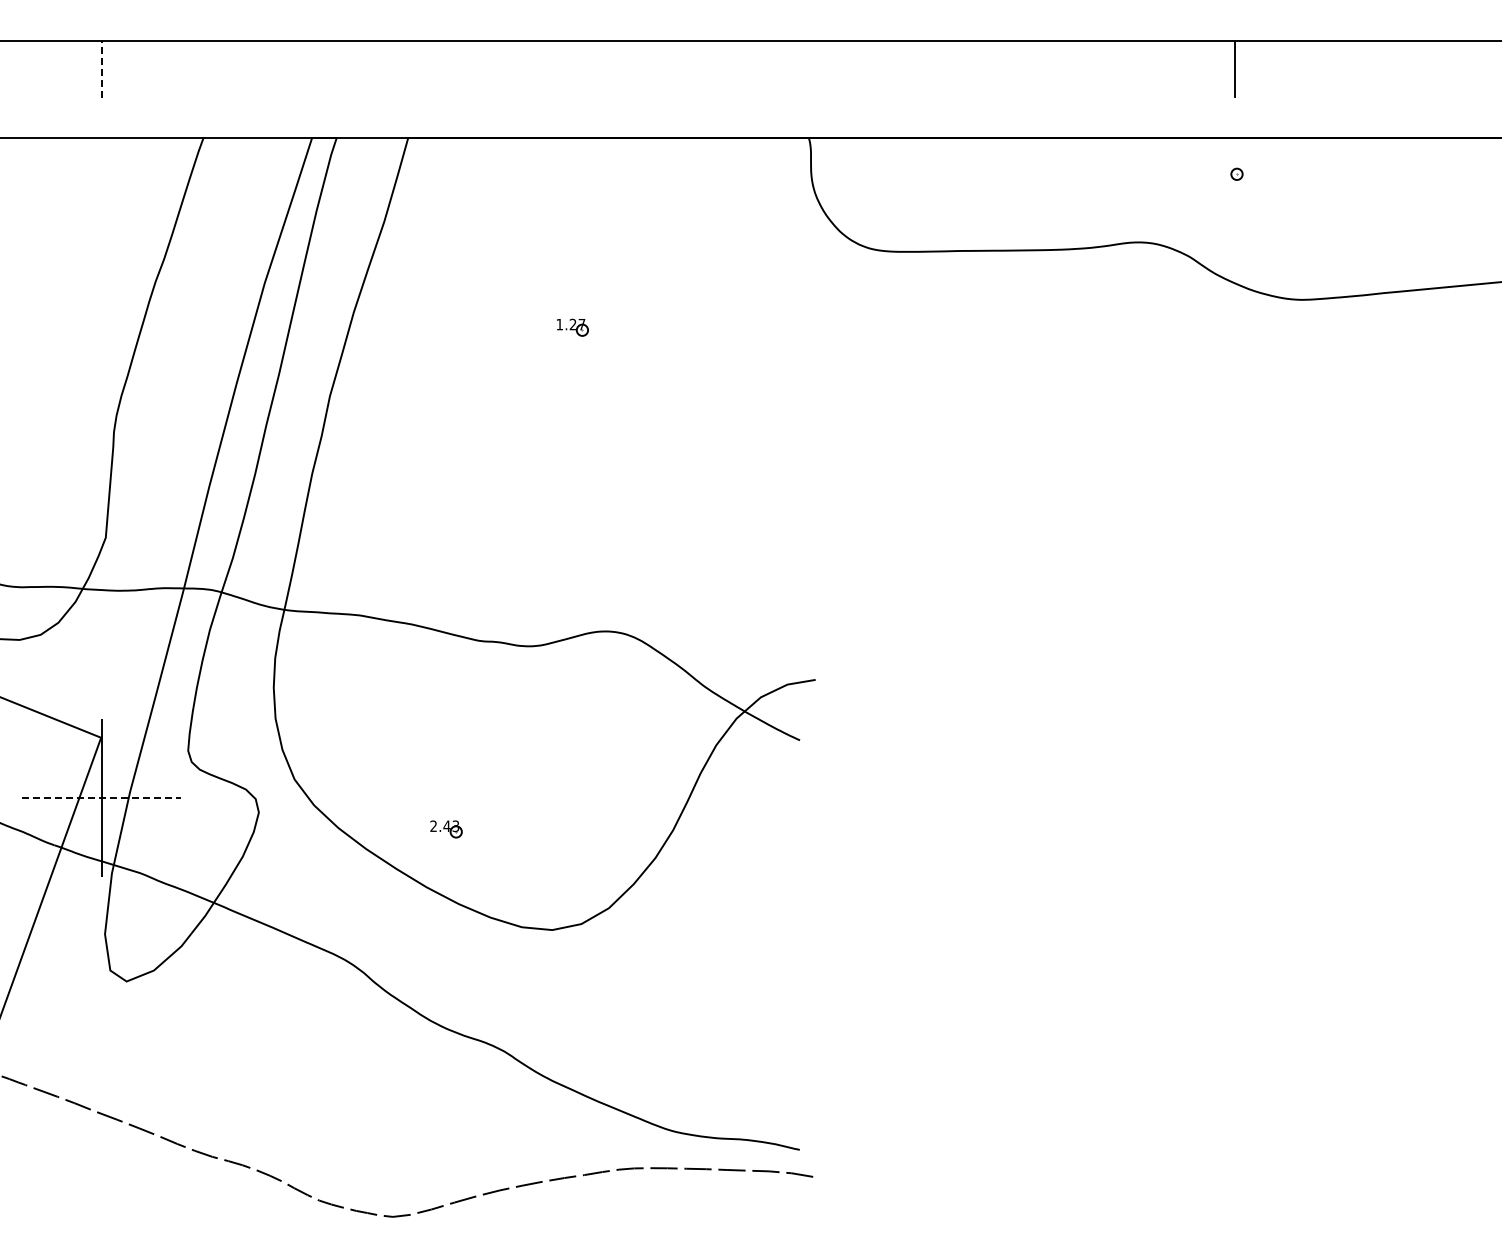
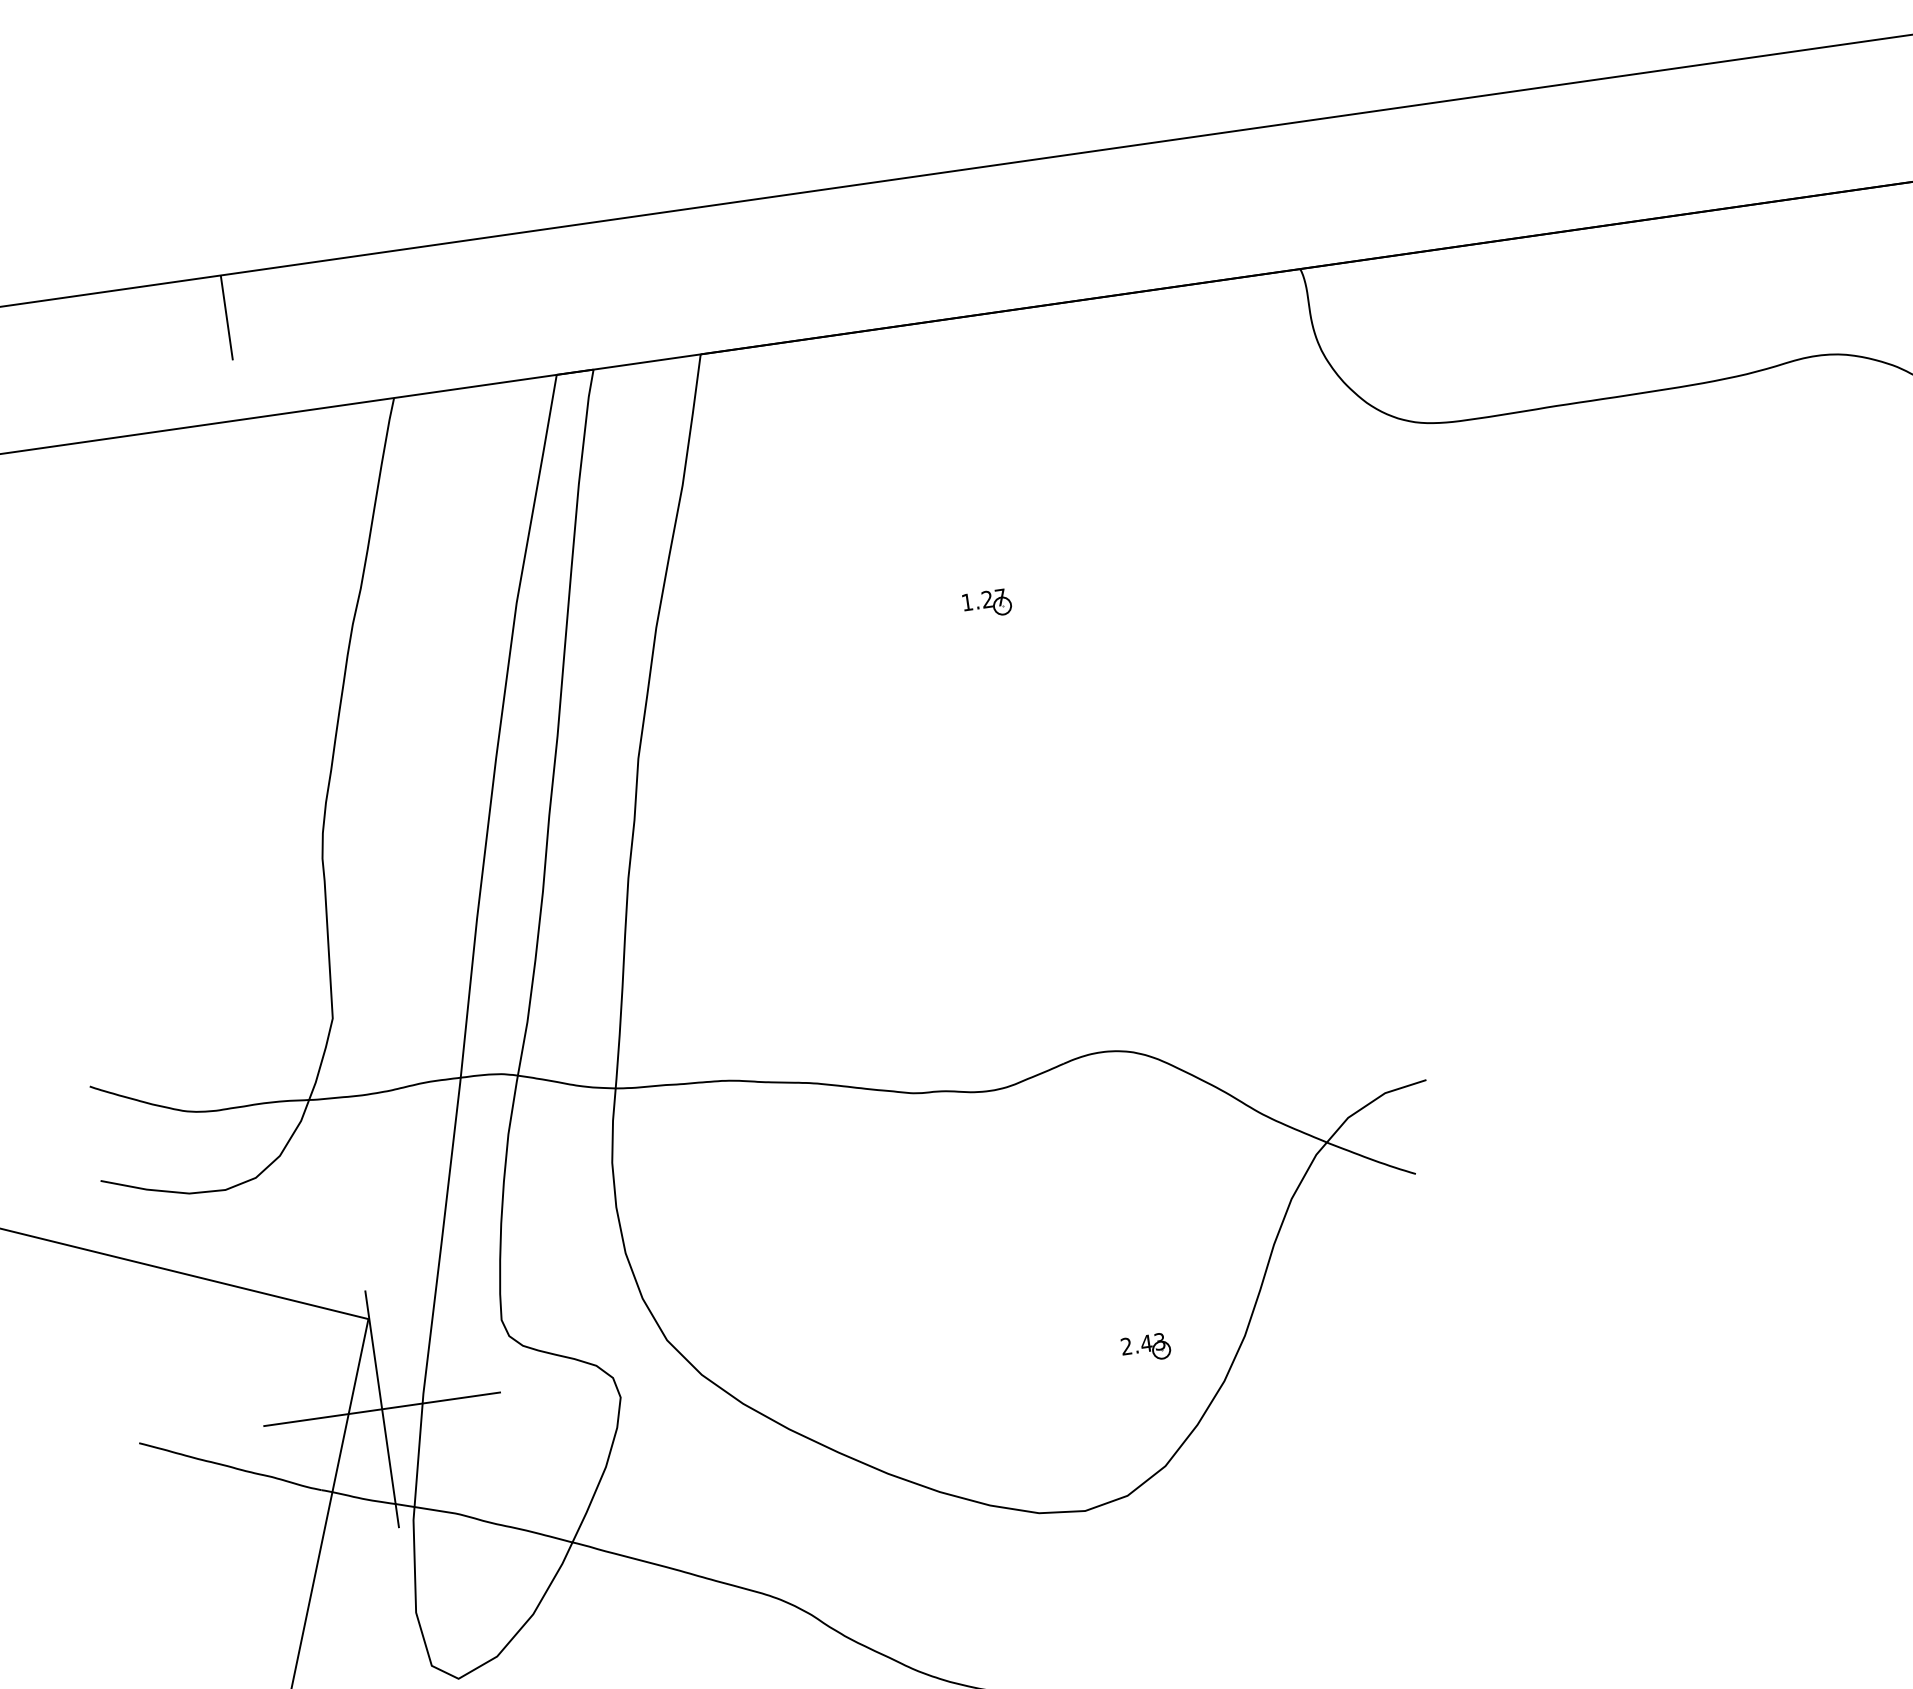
line: (101, 69) -> (226, 317), dashed -> solid
line: (101, 798) -> (381, 1409), dashed -> solid
part: (446, 829) -> (1146, 1348), moved

